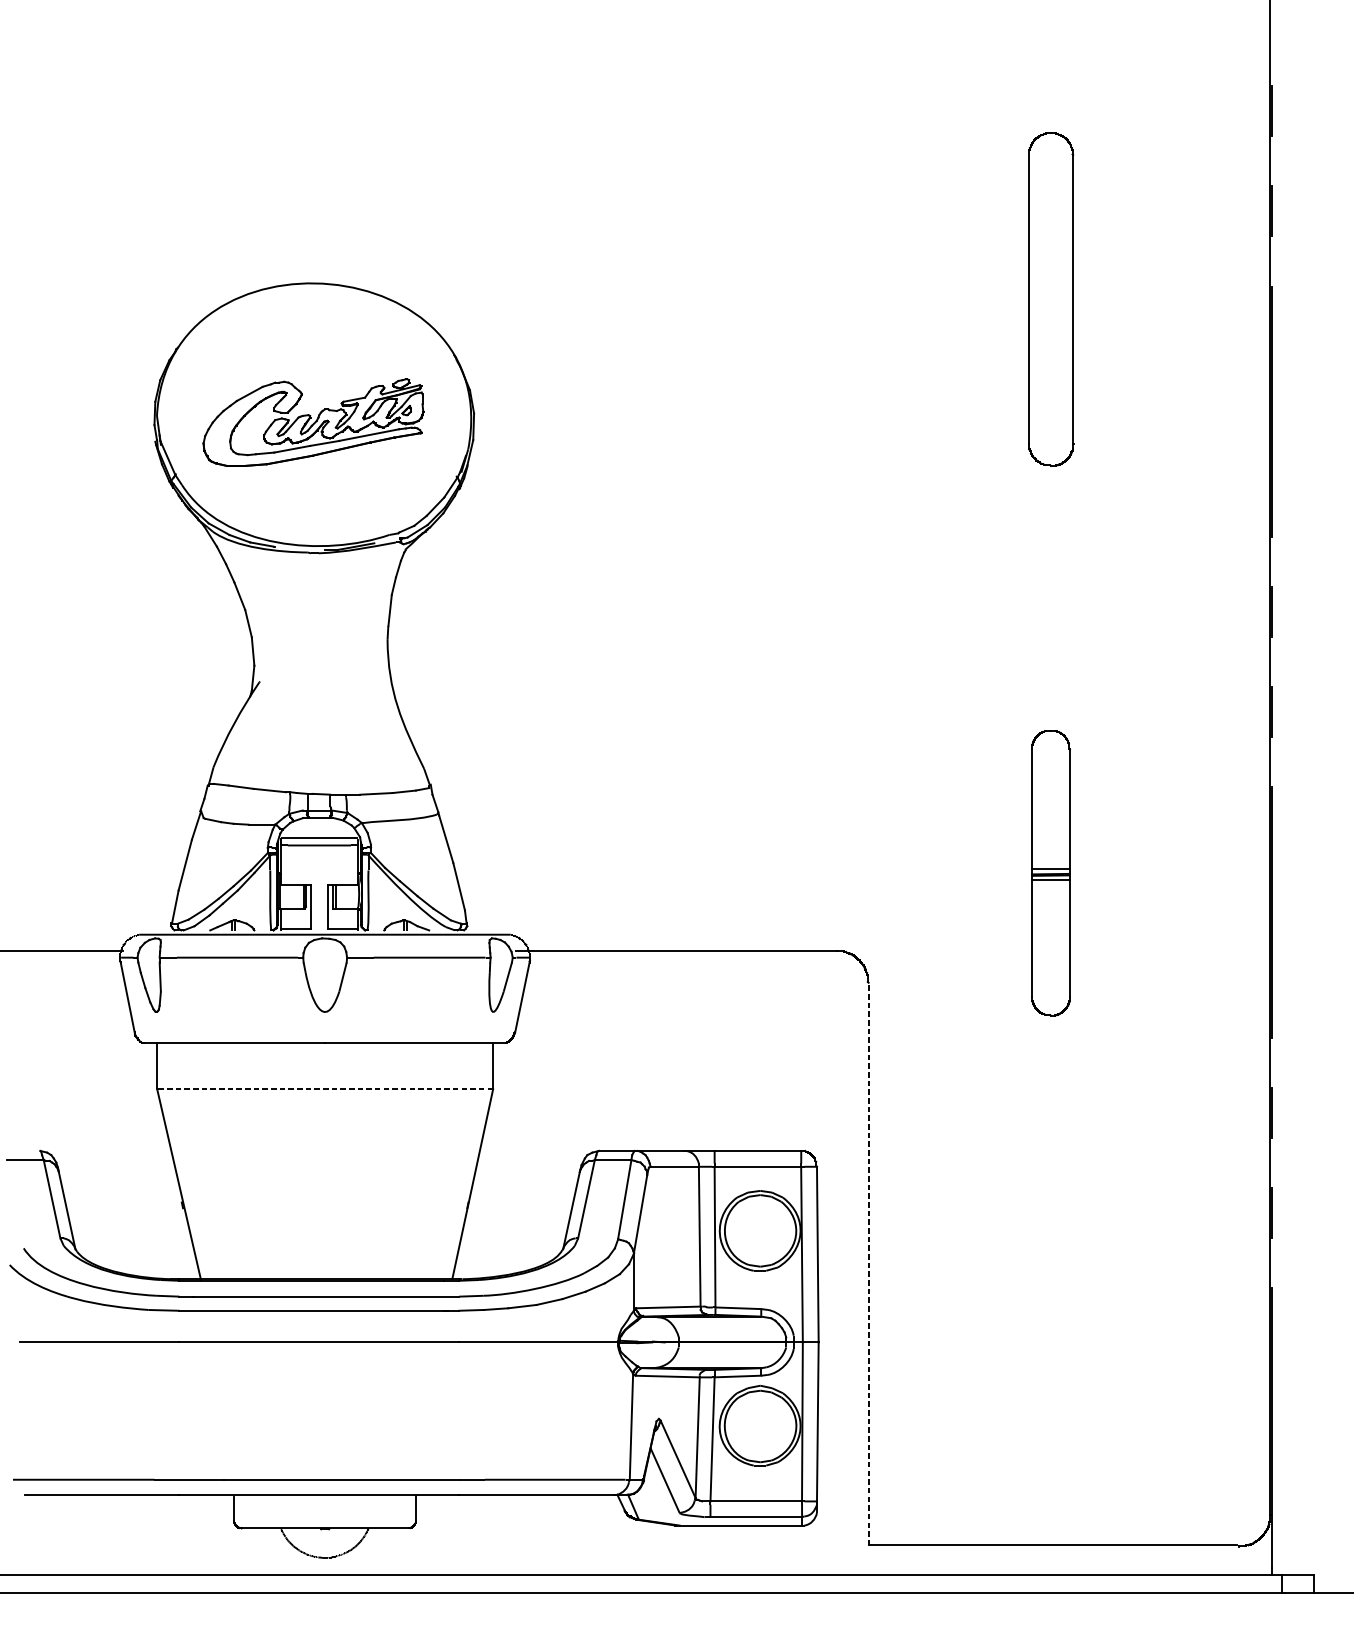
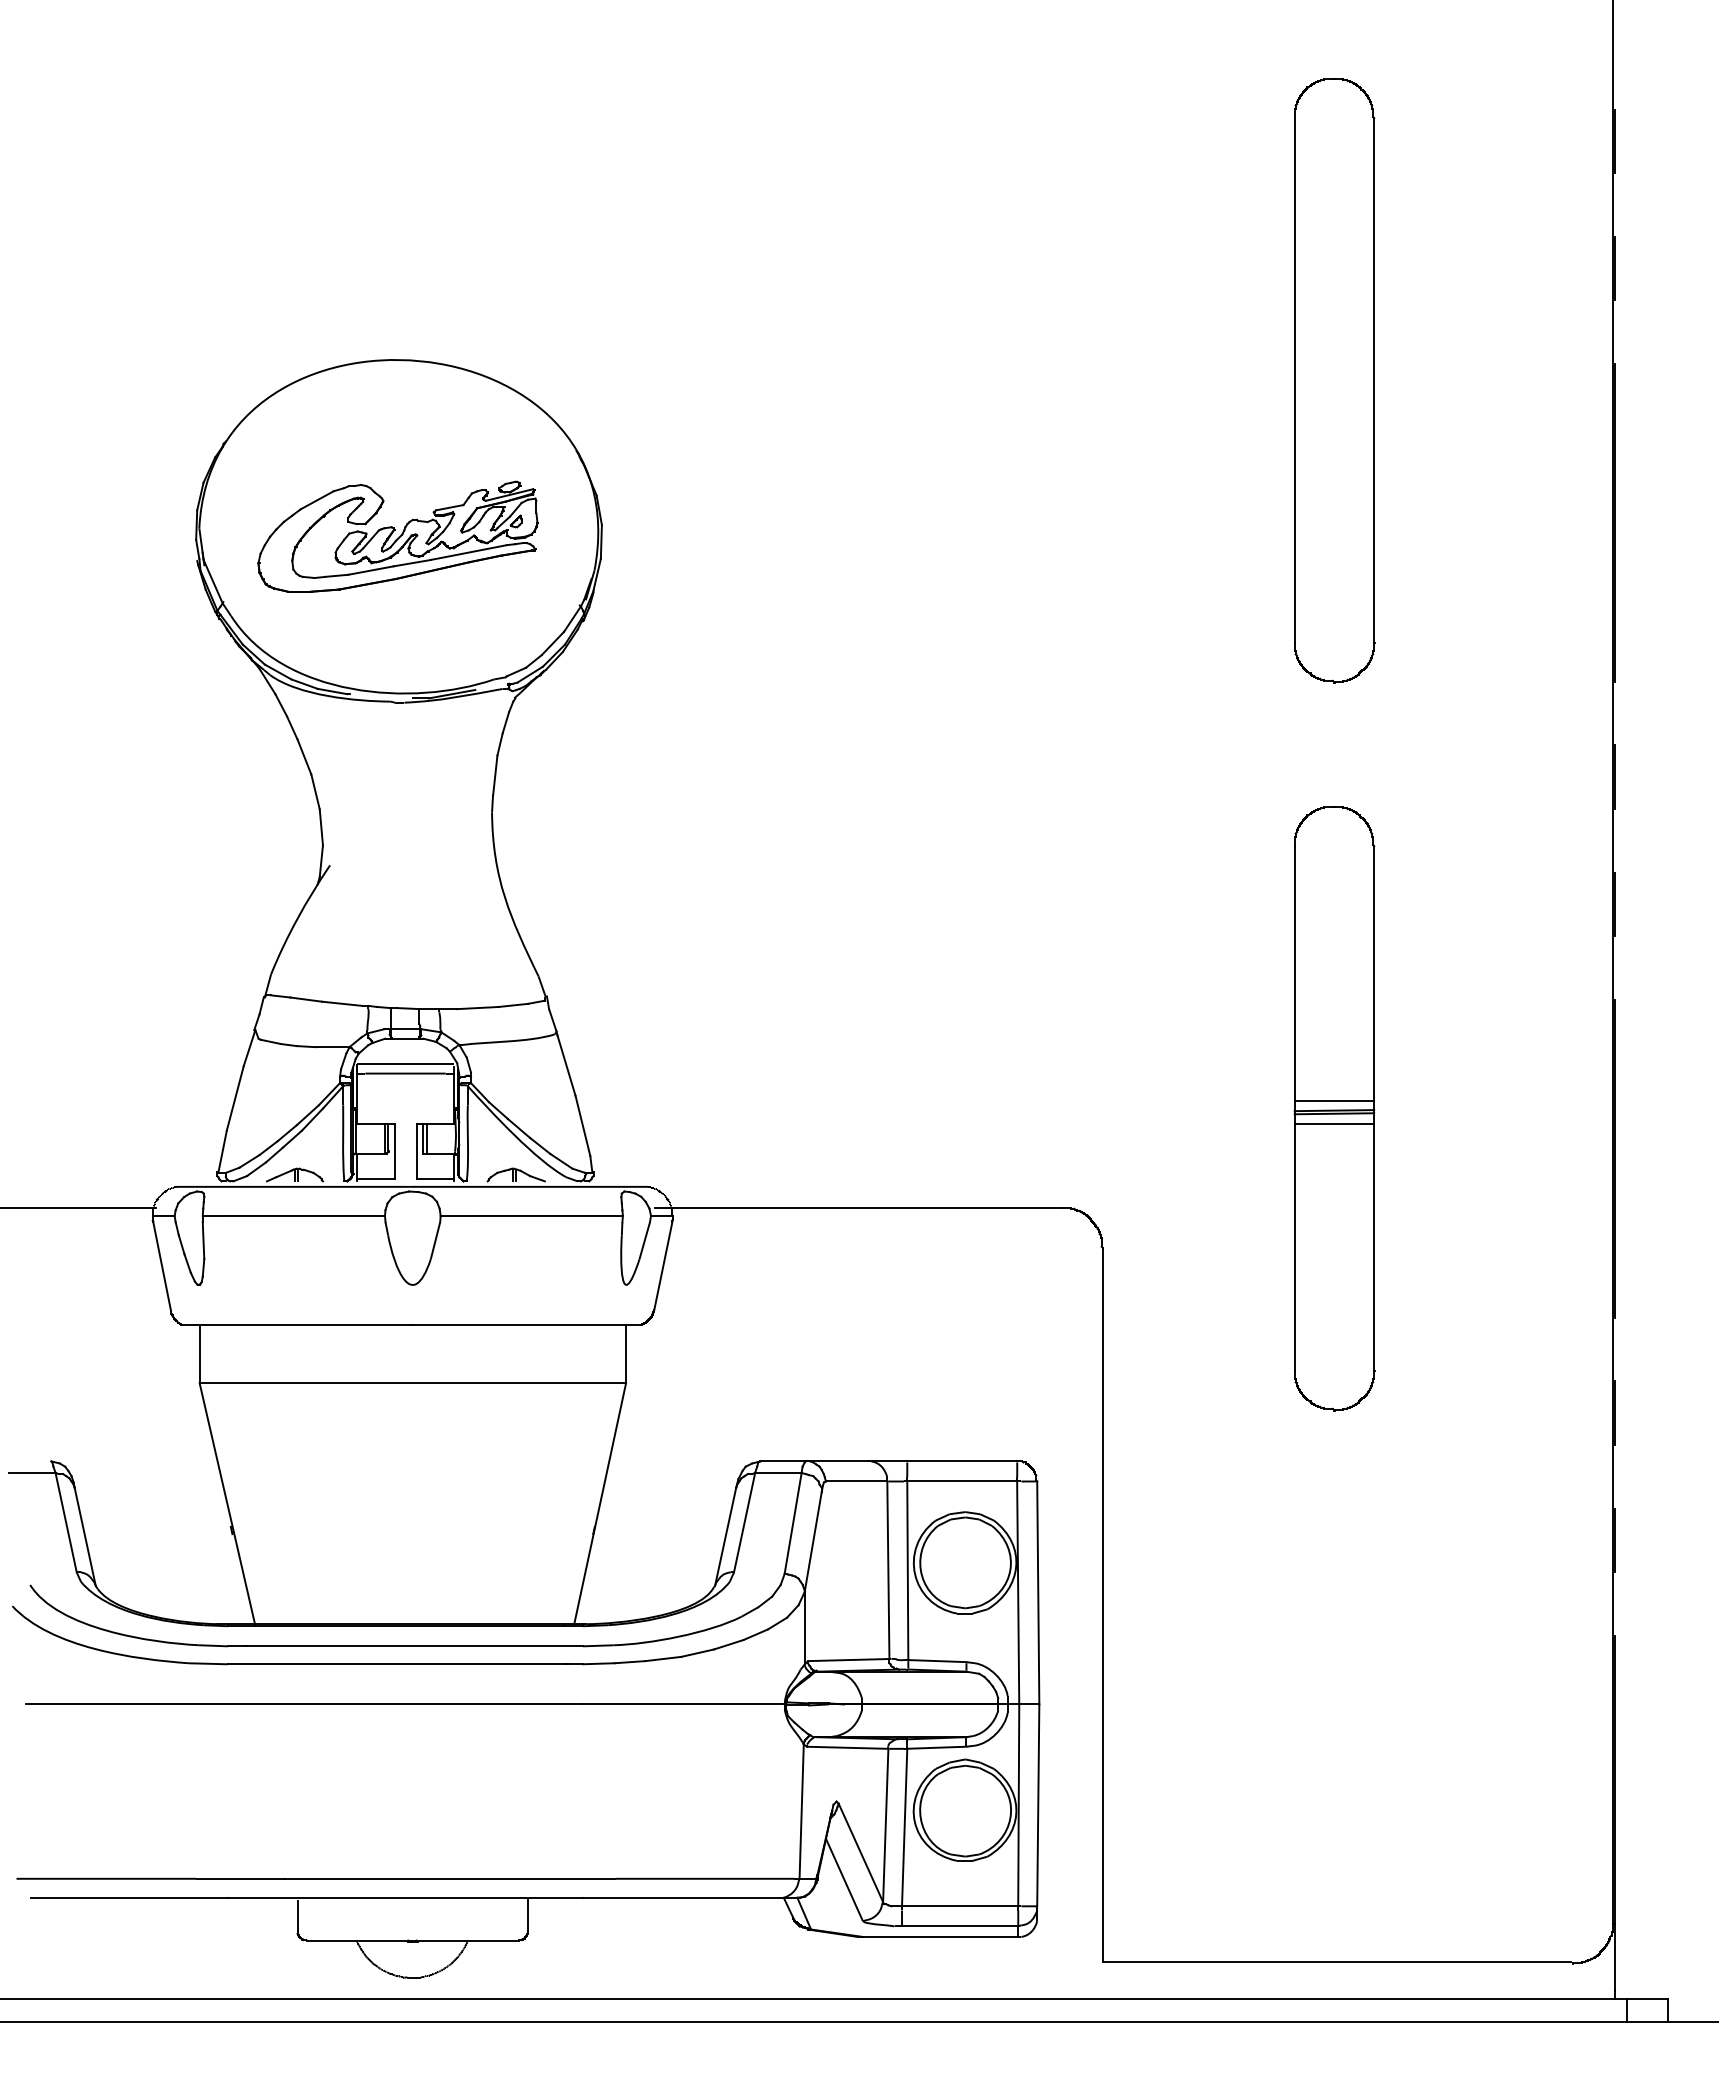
part: (1051, 299) -> (1334, 380), size x1.43
part: (1051, 872) -> (1334, 1108), size x1.67
line: (324, 1089) -> (412, 1383), dashed -> solid
line: (868, 1263) -> (1102, 1604), dashed -> solid

